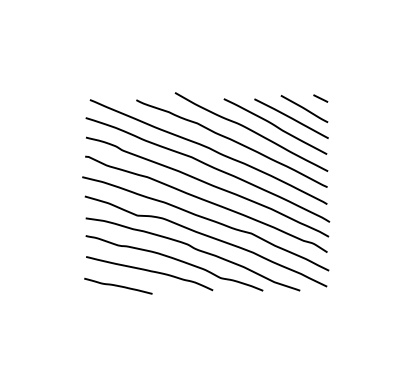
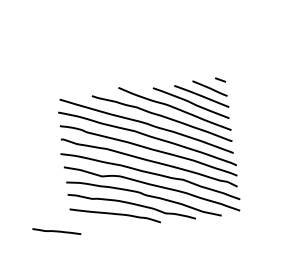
curve: (118, 285) -> (56, 231), moved

